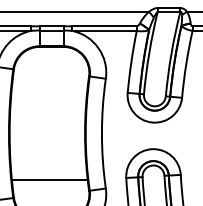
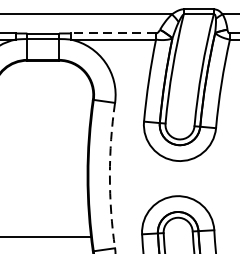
line: (104, 26) -> (113, 33), solid -> dashed
arc: (101, 133) -> (109, 175), solid -> dashed

